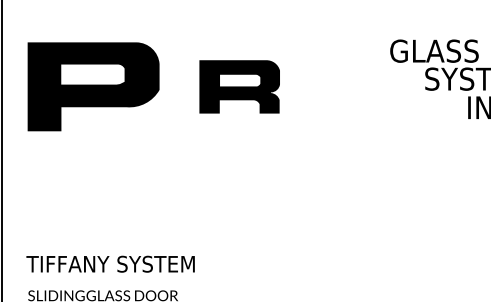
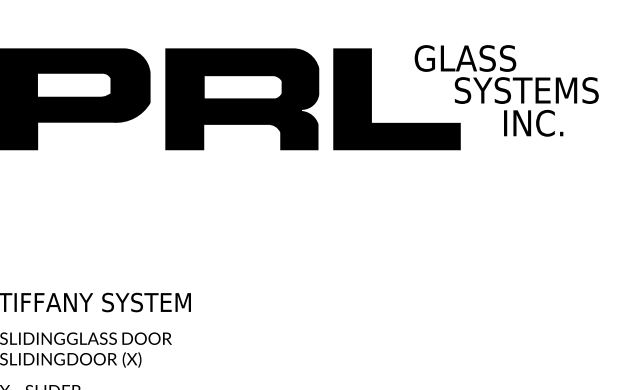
part: (239, 87) -> (242, 99), size x1.67
part: (374, 107) -> (396, 122), added

